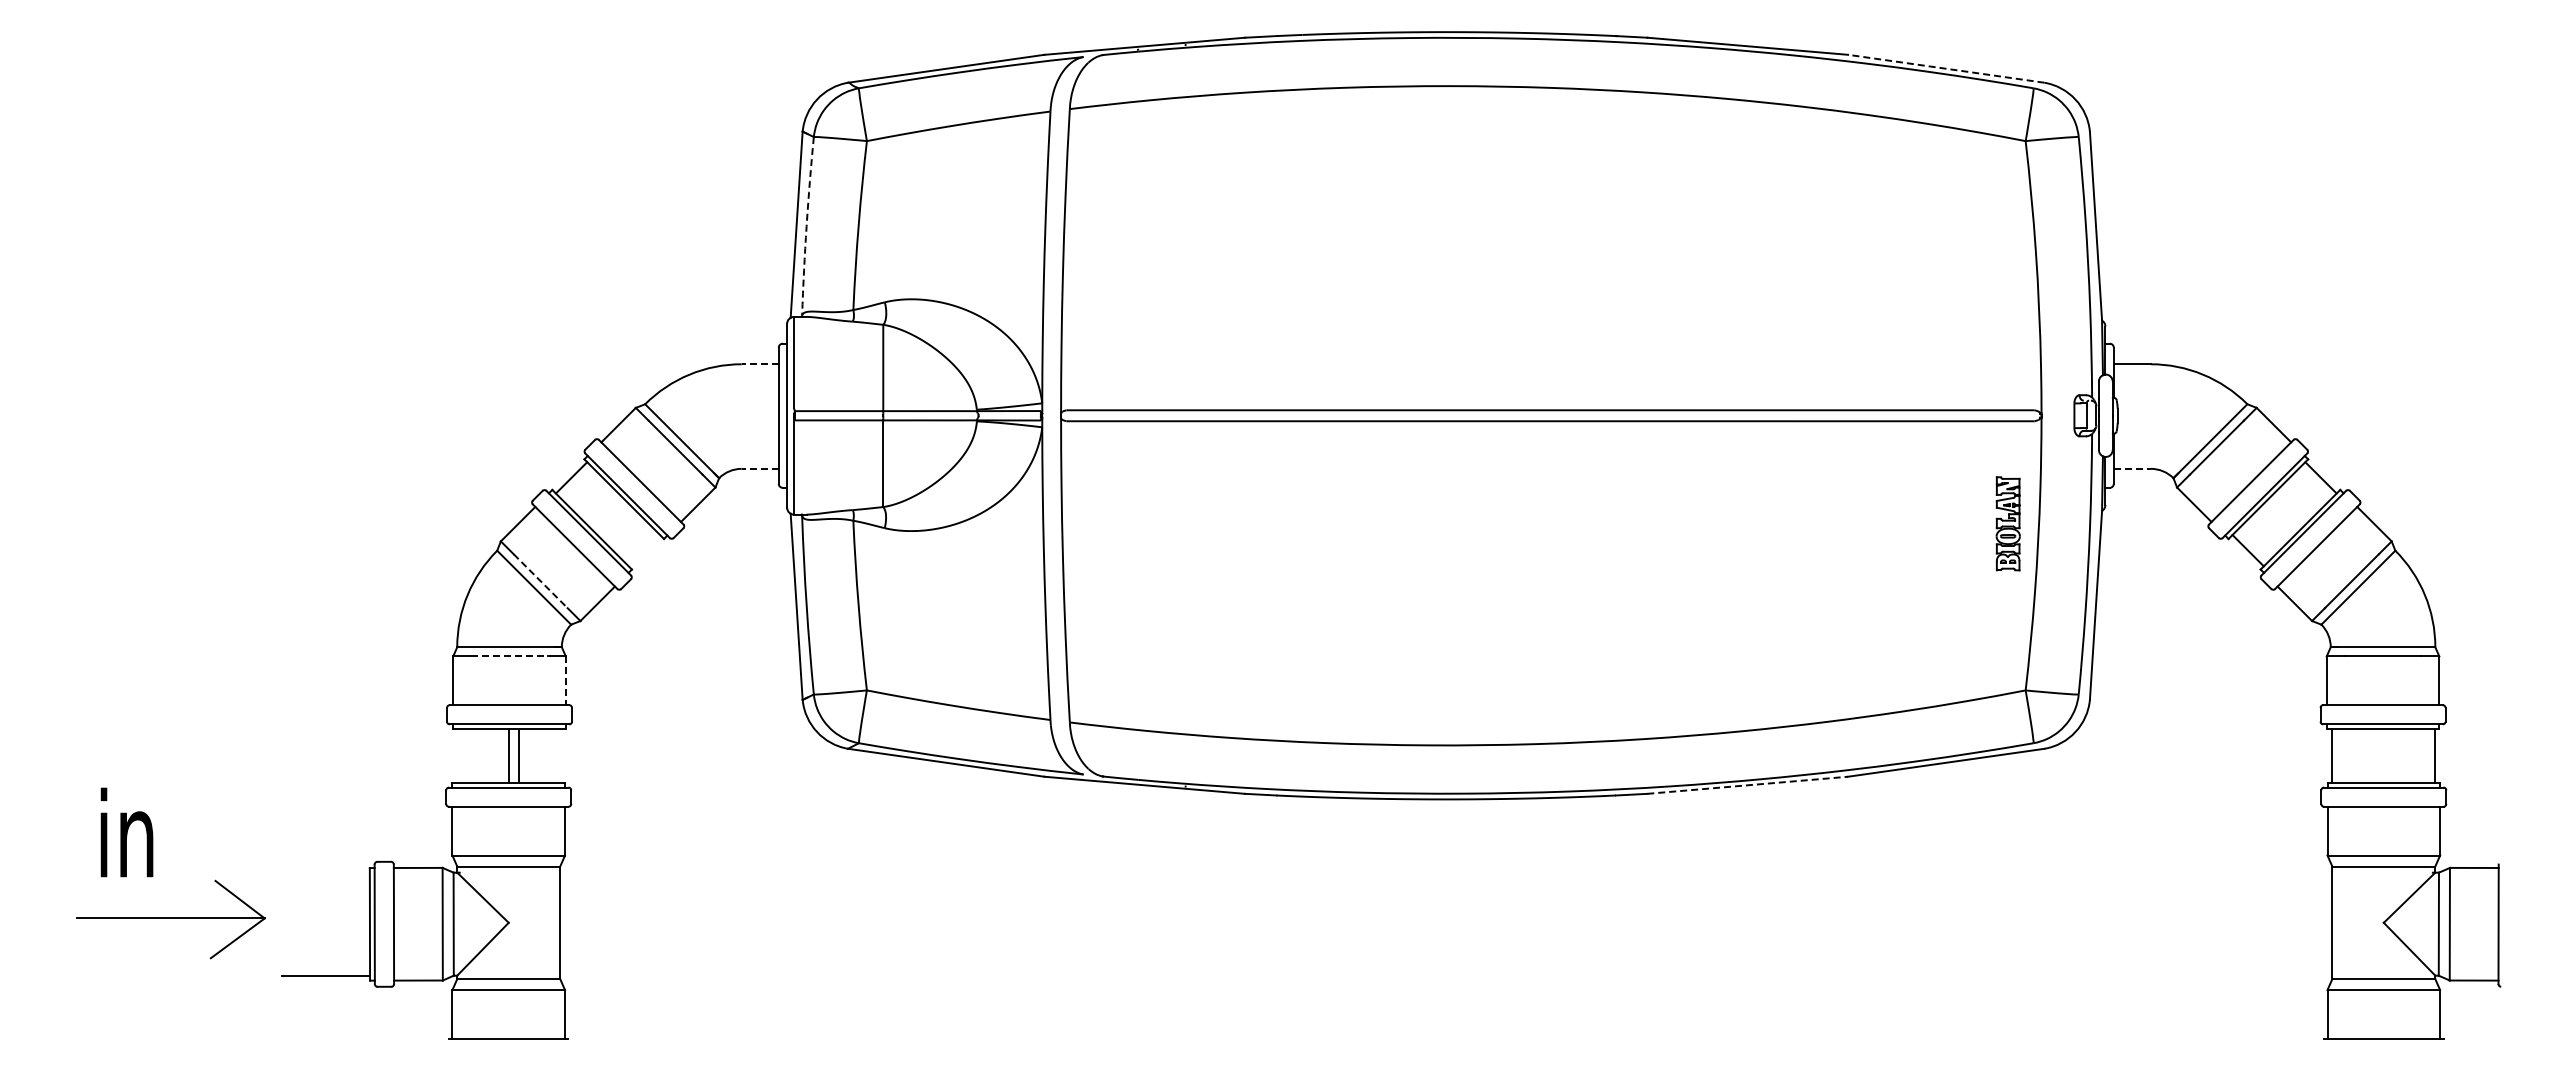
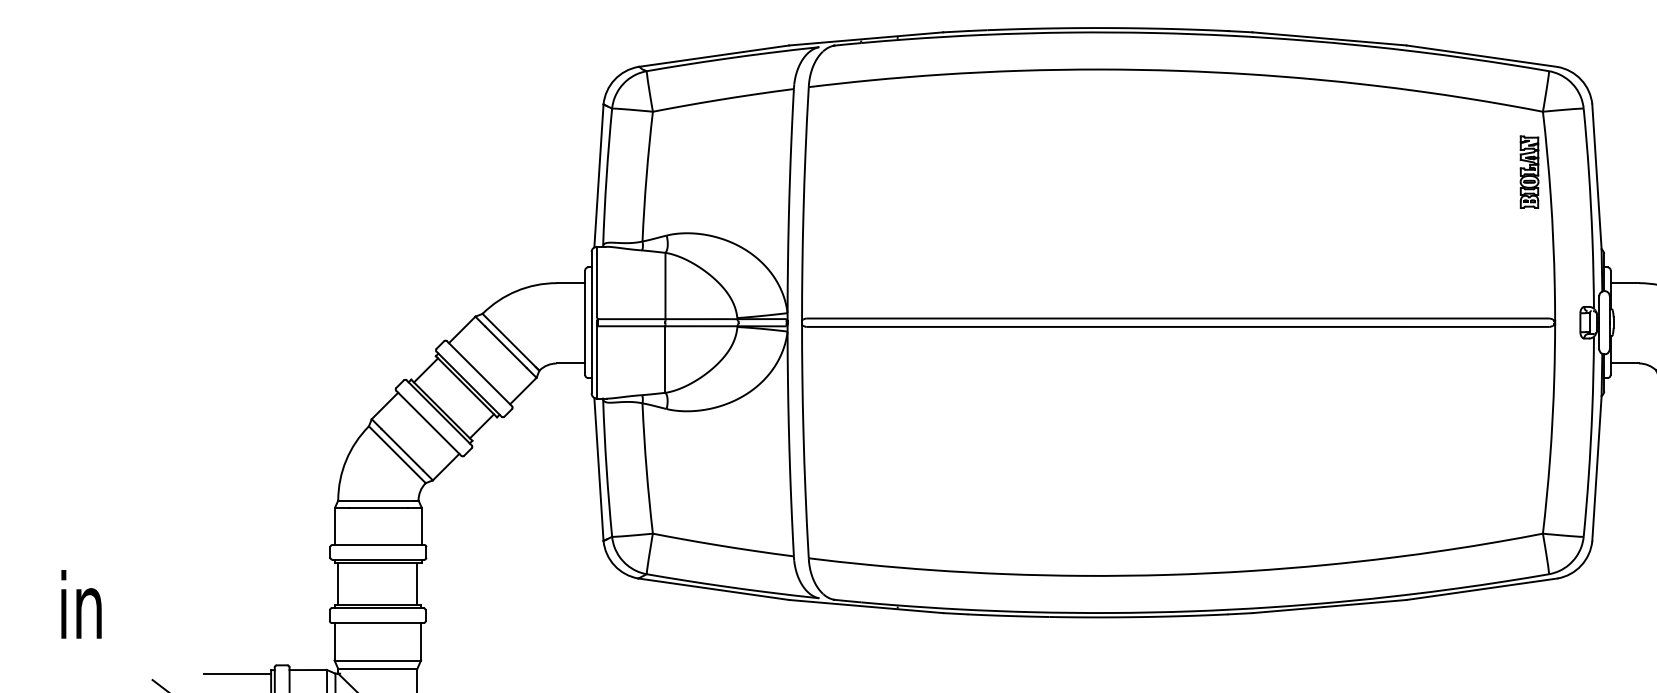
line: (1945, 68) -> (1481, 55), dashed -> solid
arc: (806, 226) -> (606, 177), dashed -> solid
line: (760, 364) -> (571, 283), dashed -> solid
line: (760, 468) -> (571, 363), dashed -> solid
line: (2132, 468) -> (1625, 363), dashed -> solid
part: (2007, 523) -> (1528, 171), moved
line: (644, 550) -> (482, 426), added
line: (541, 581) -> (402, 450), dashed -> solid
line: (510, 656) -> (379, 507), dashed -> solid
line: (565, 681) -> (421, 526), dashed -> solid
line: (509, 755) -> (338, 583), moved
line: (519, 755) -> (417, 583), moved
line: (1747, 785) -> (1329, 606), dashed -> solid
text: (126, 832) -> (81, 604), moved
line: (325, 872) -> (237, 673), added

